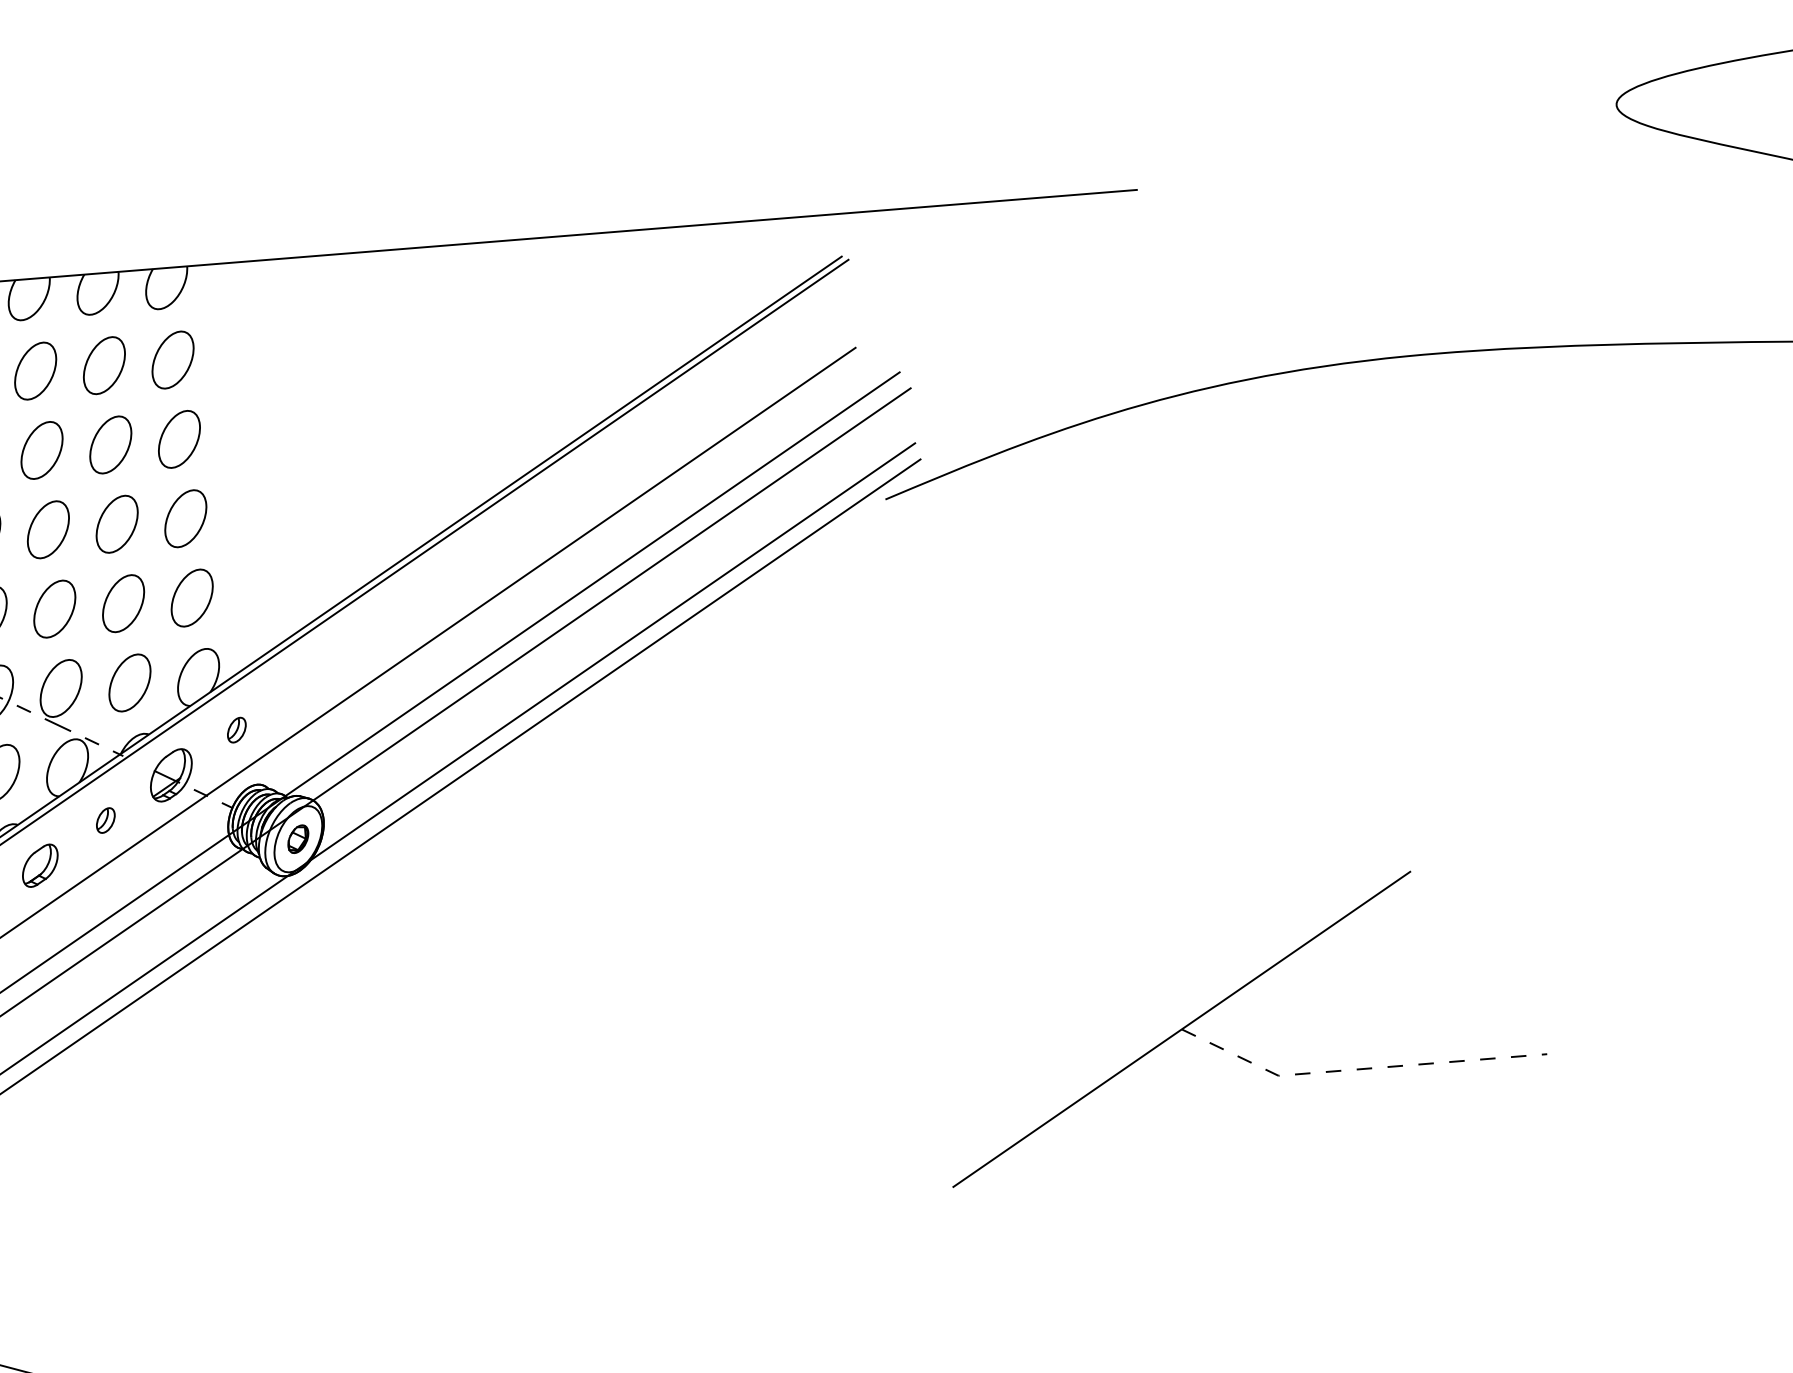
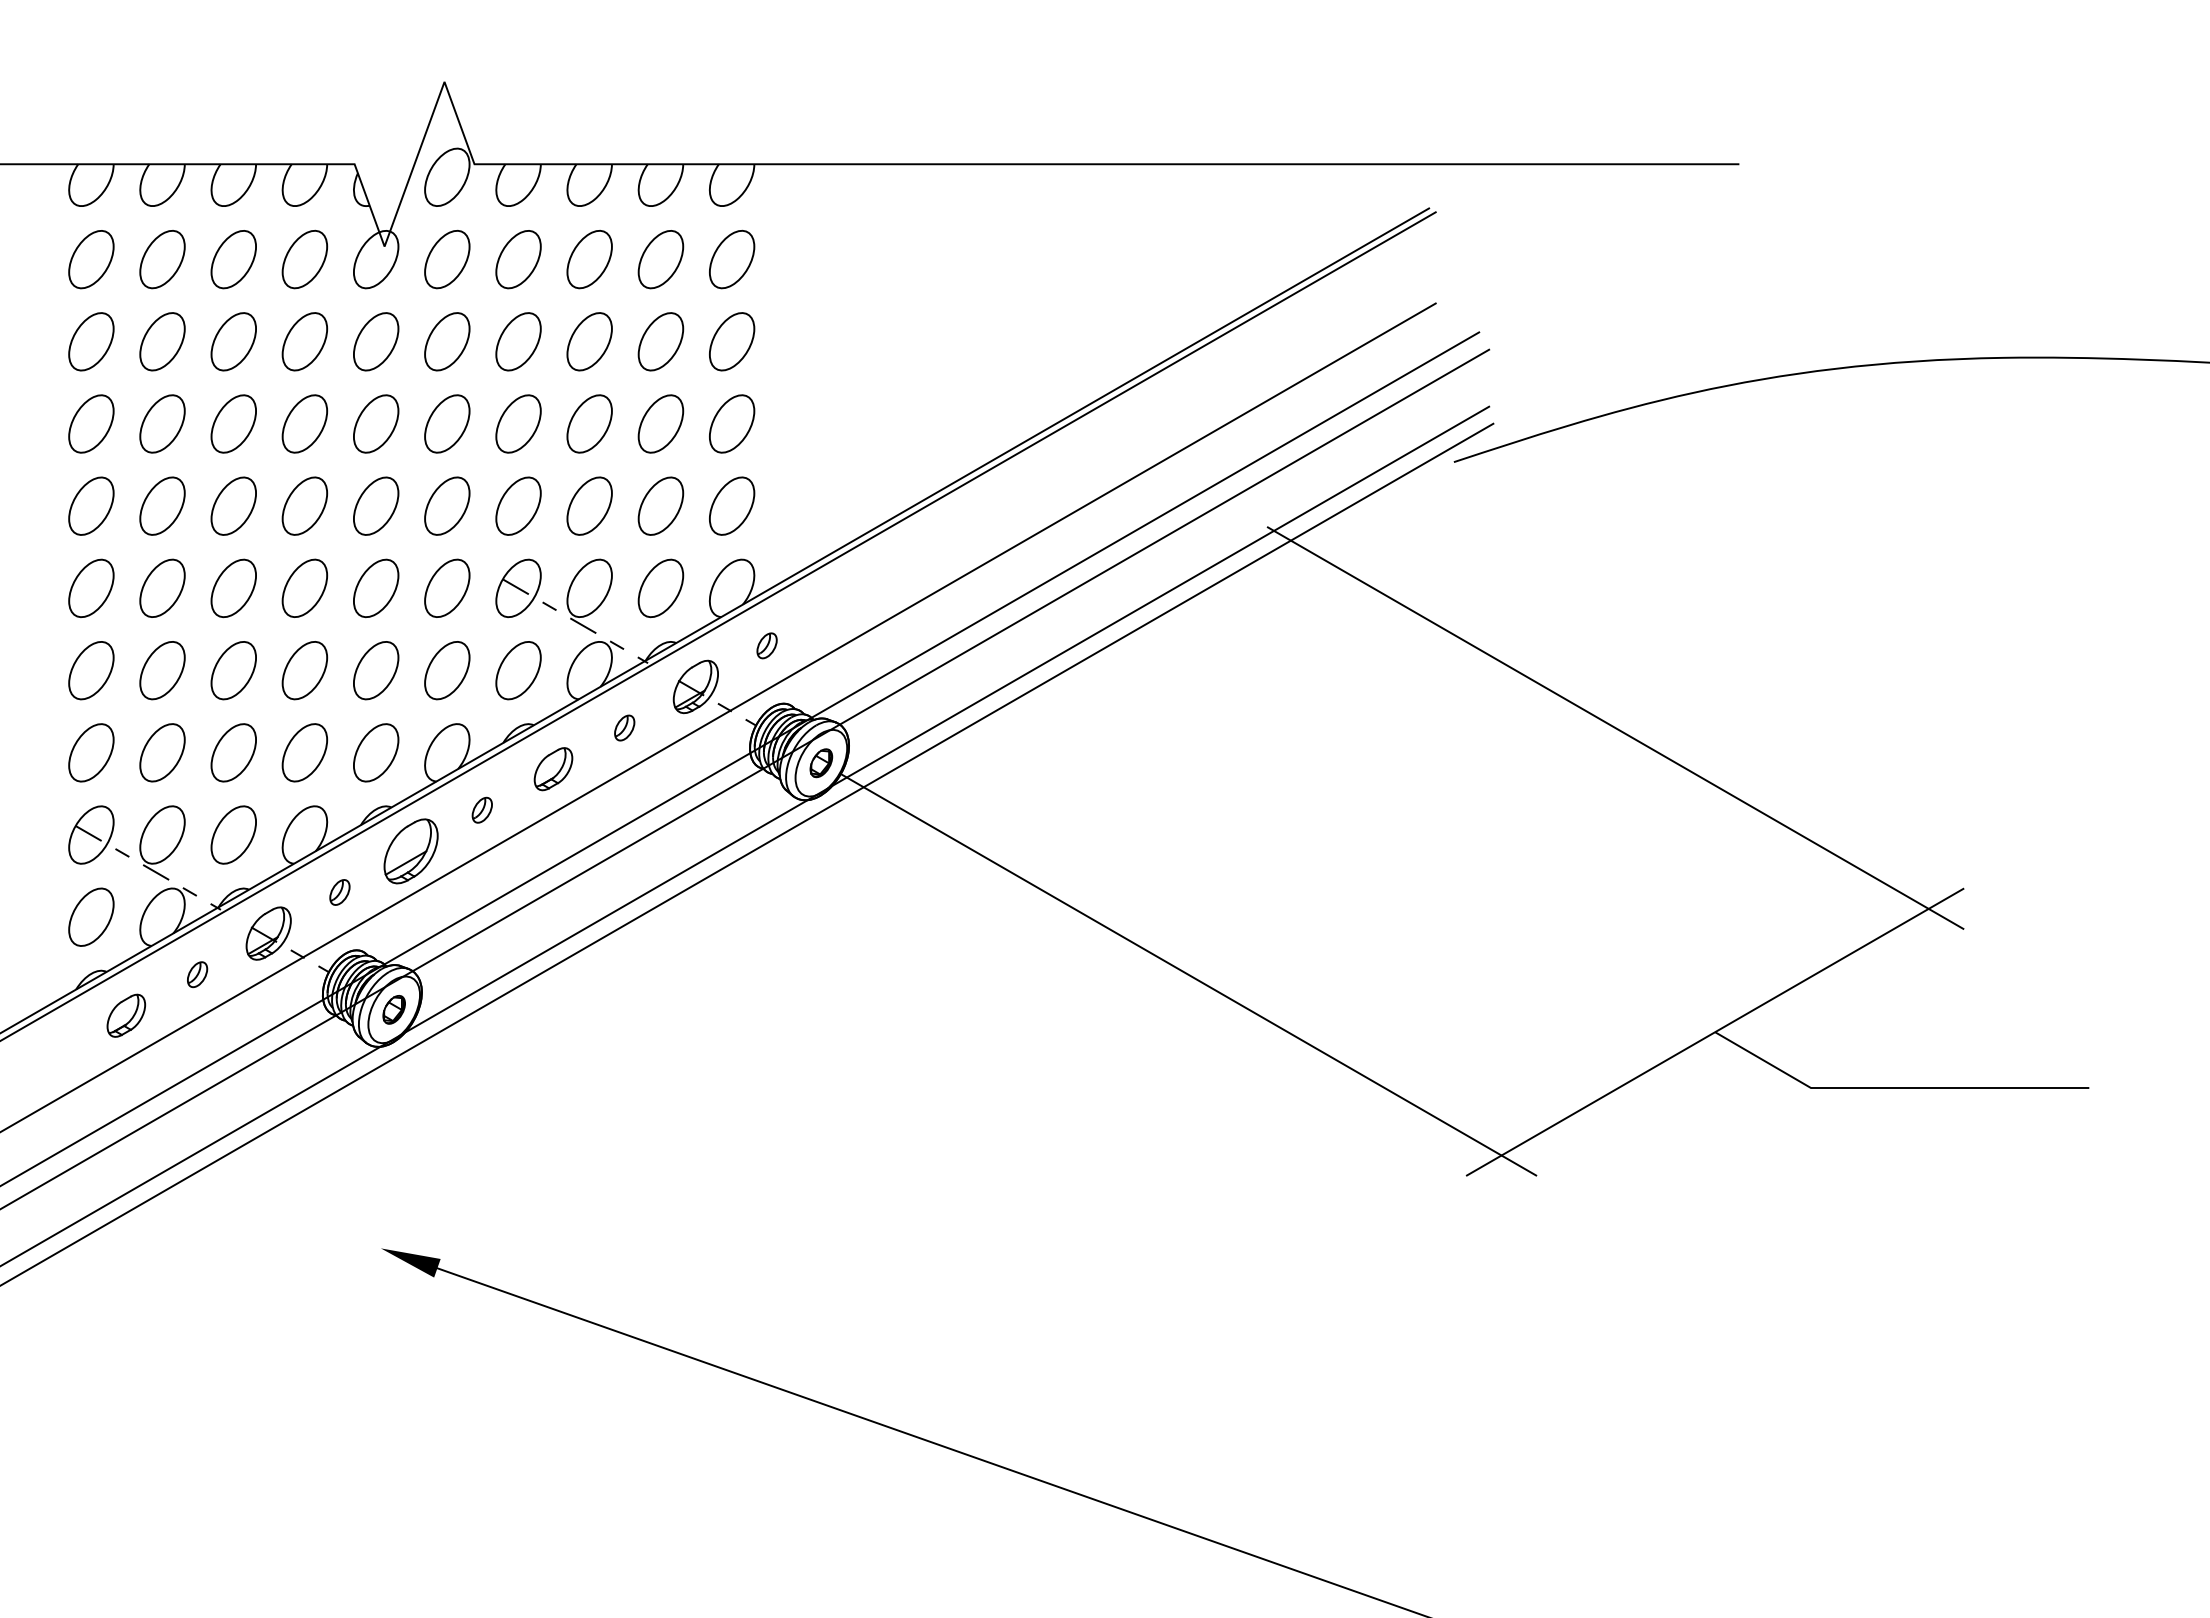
line: (1061, 743) -> (1615, 727), added
line: (669, 1014) -> (1188, 974), added
line: (1359, 1069) -> (1894, 1088), dashed -> solid

